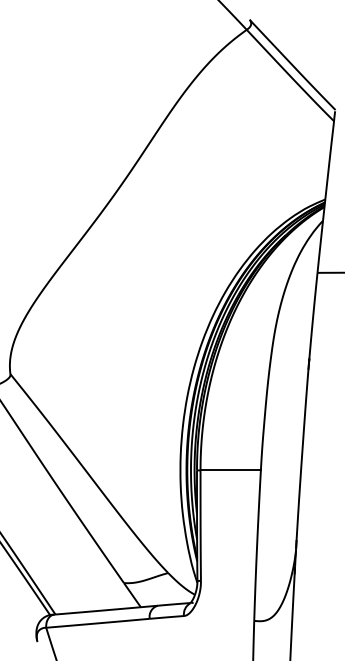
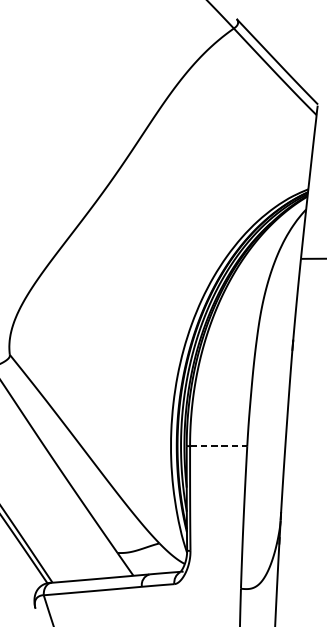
line: (231, 470) -> (219, 446), solid -> dashed

